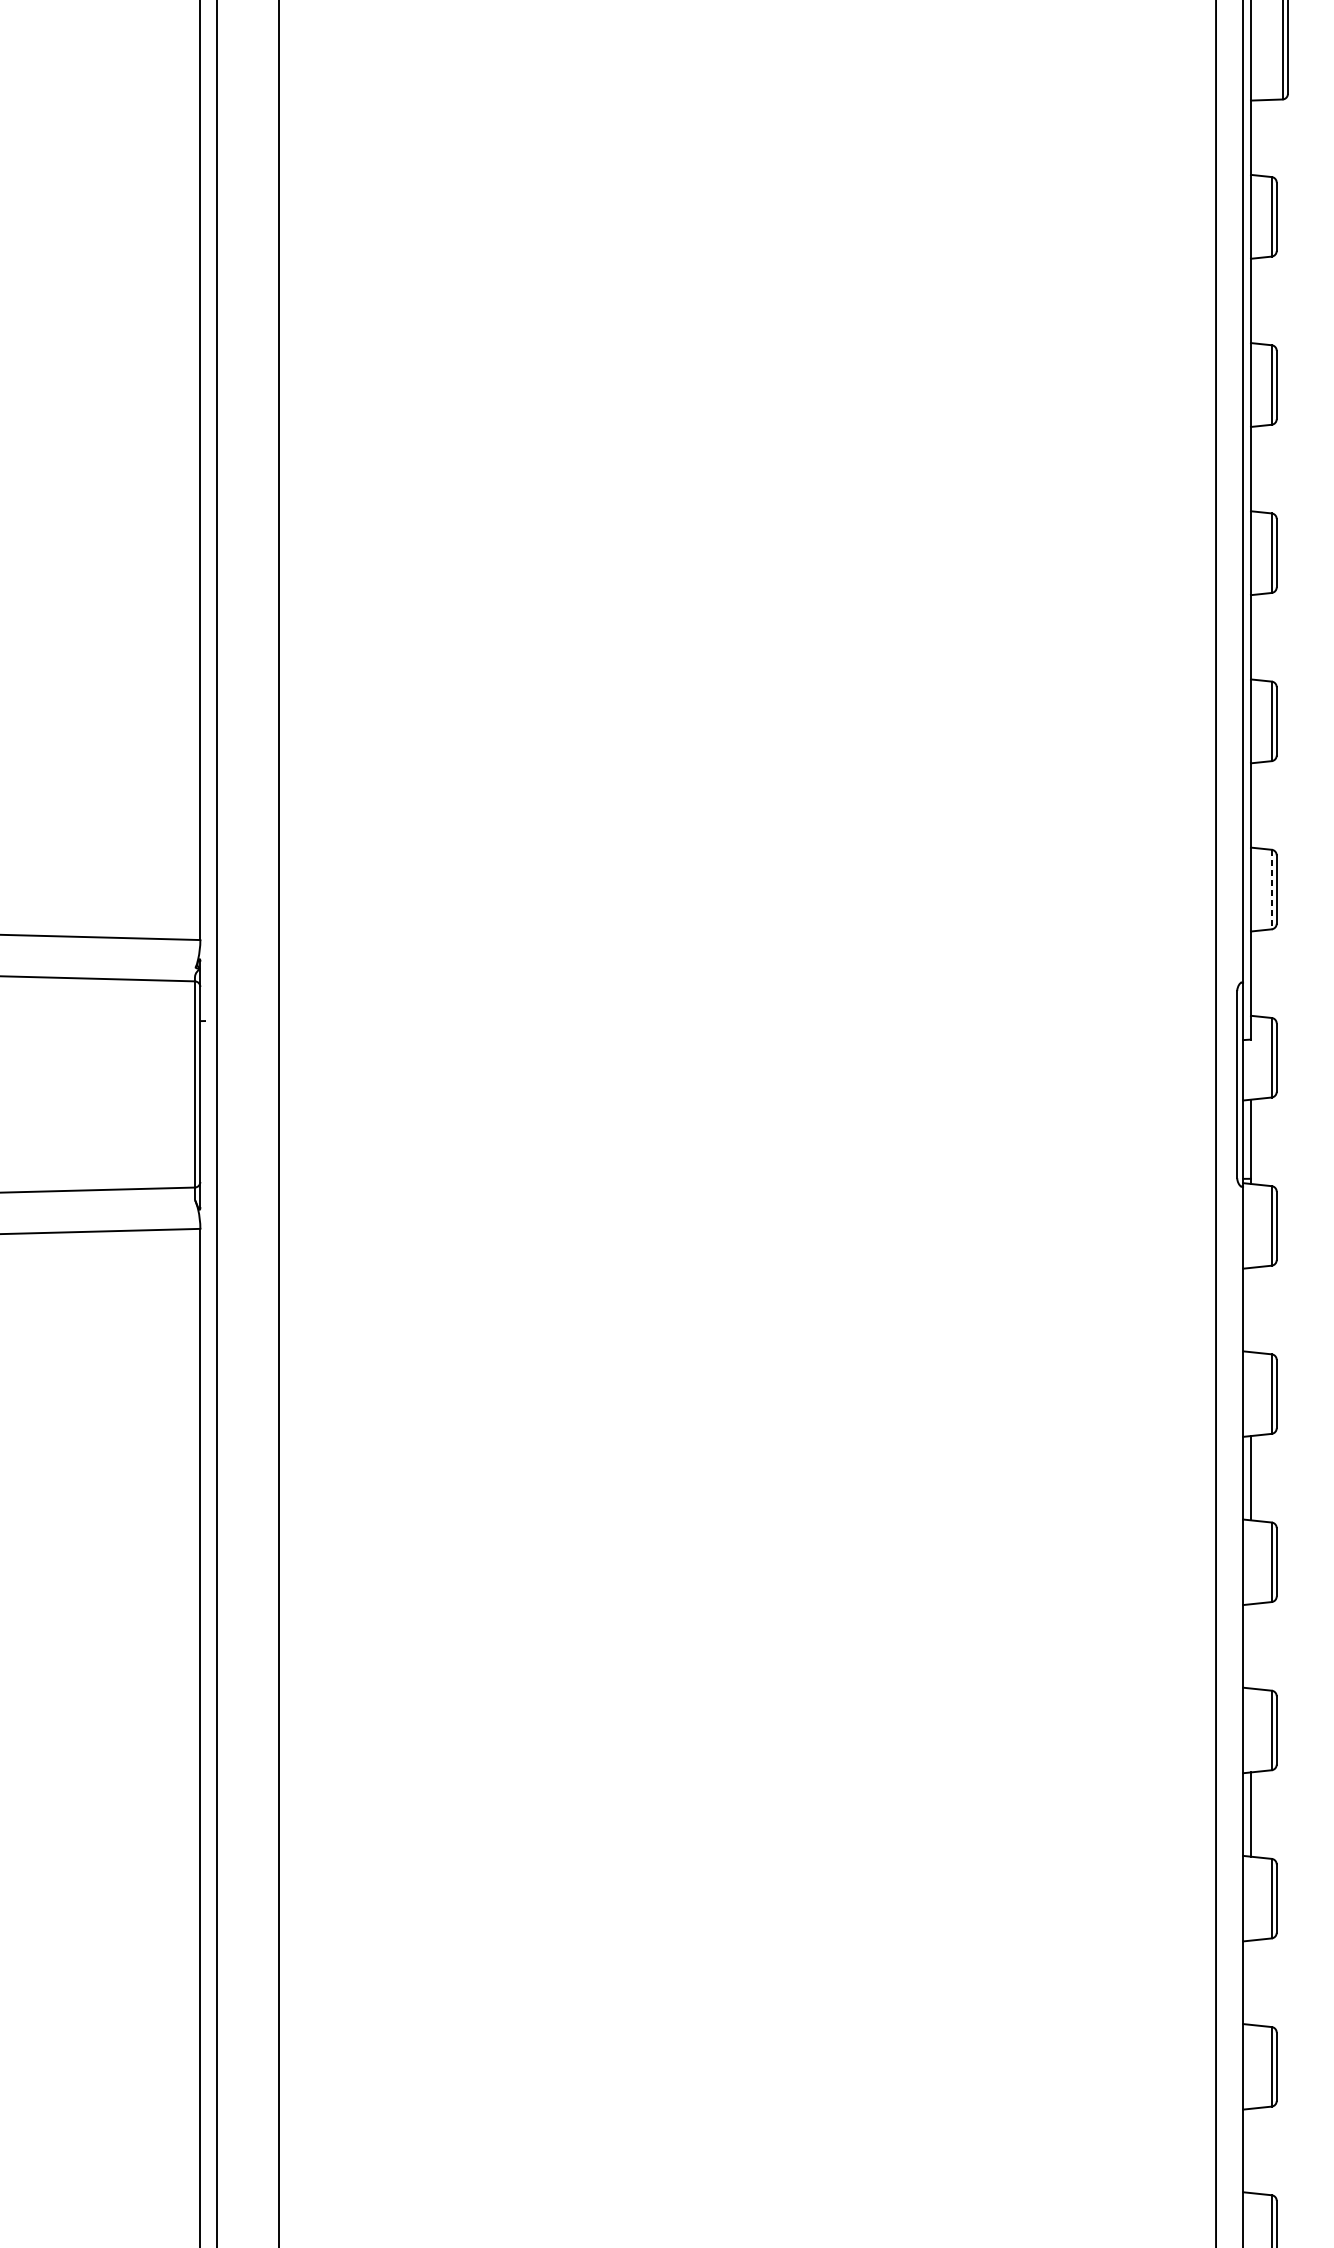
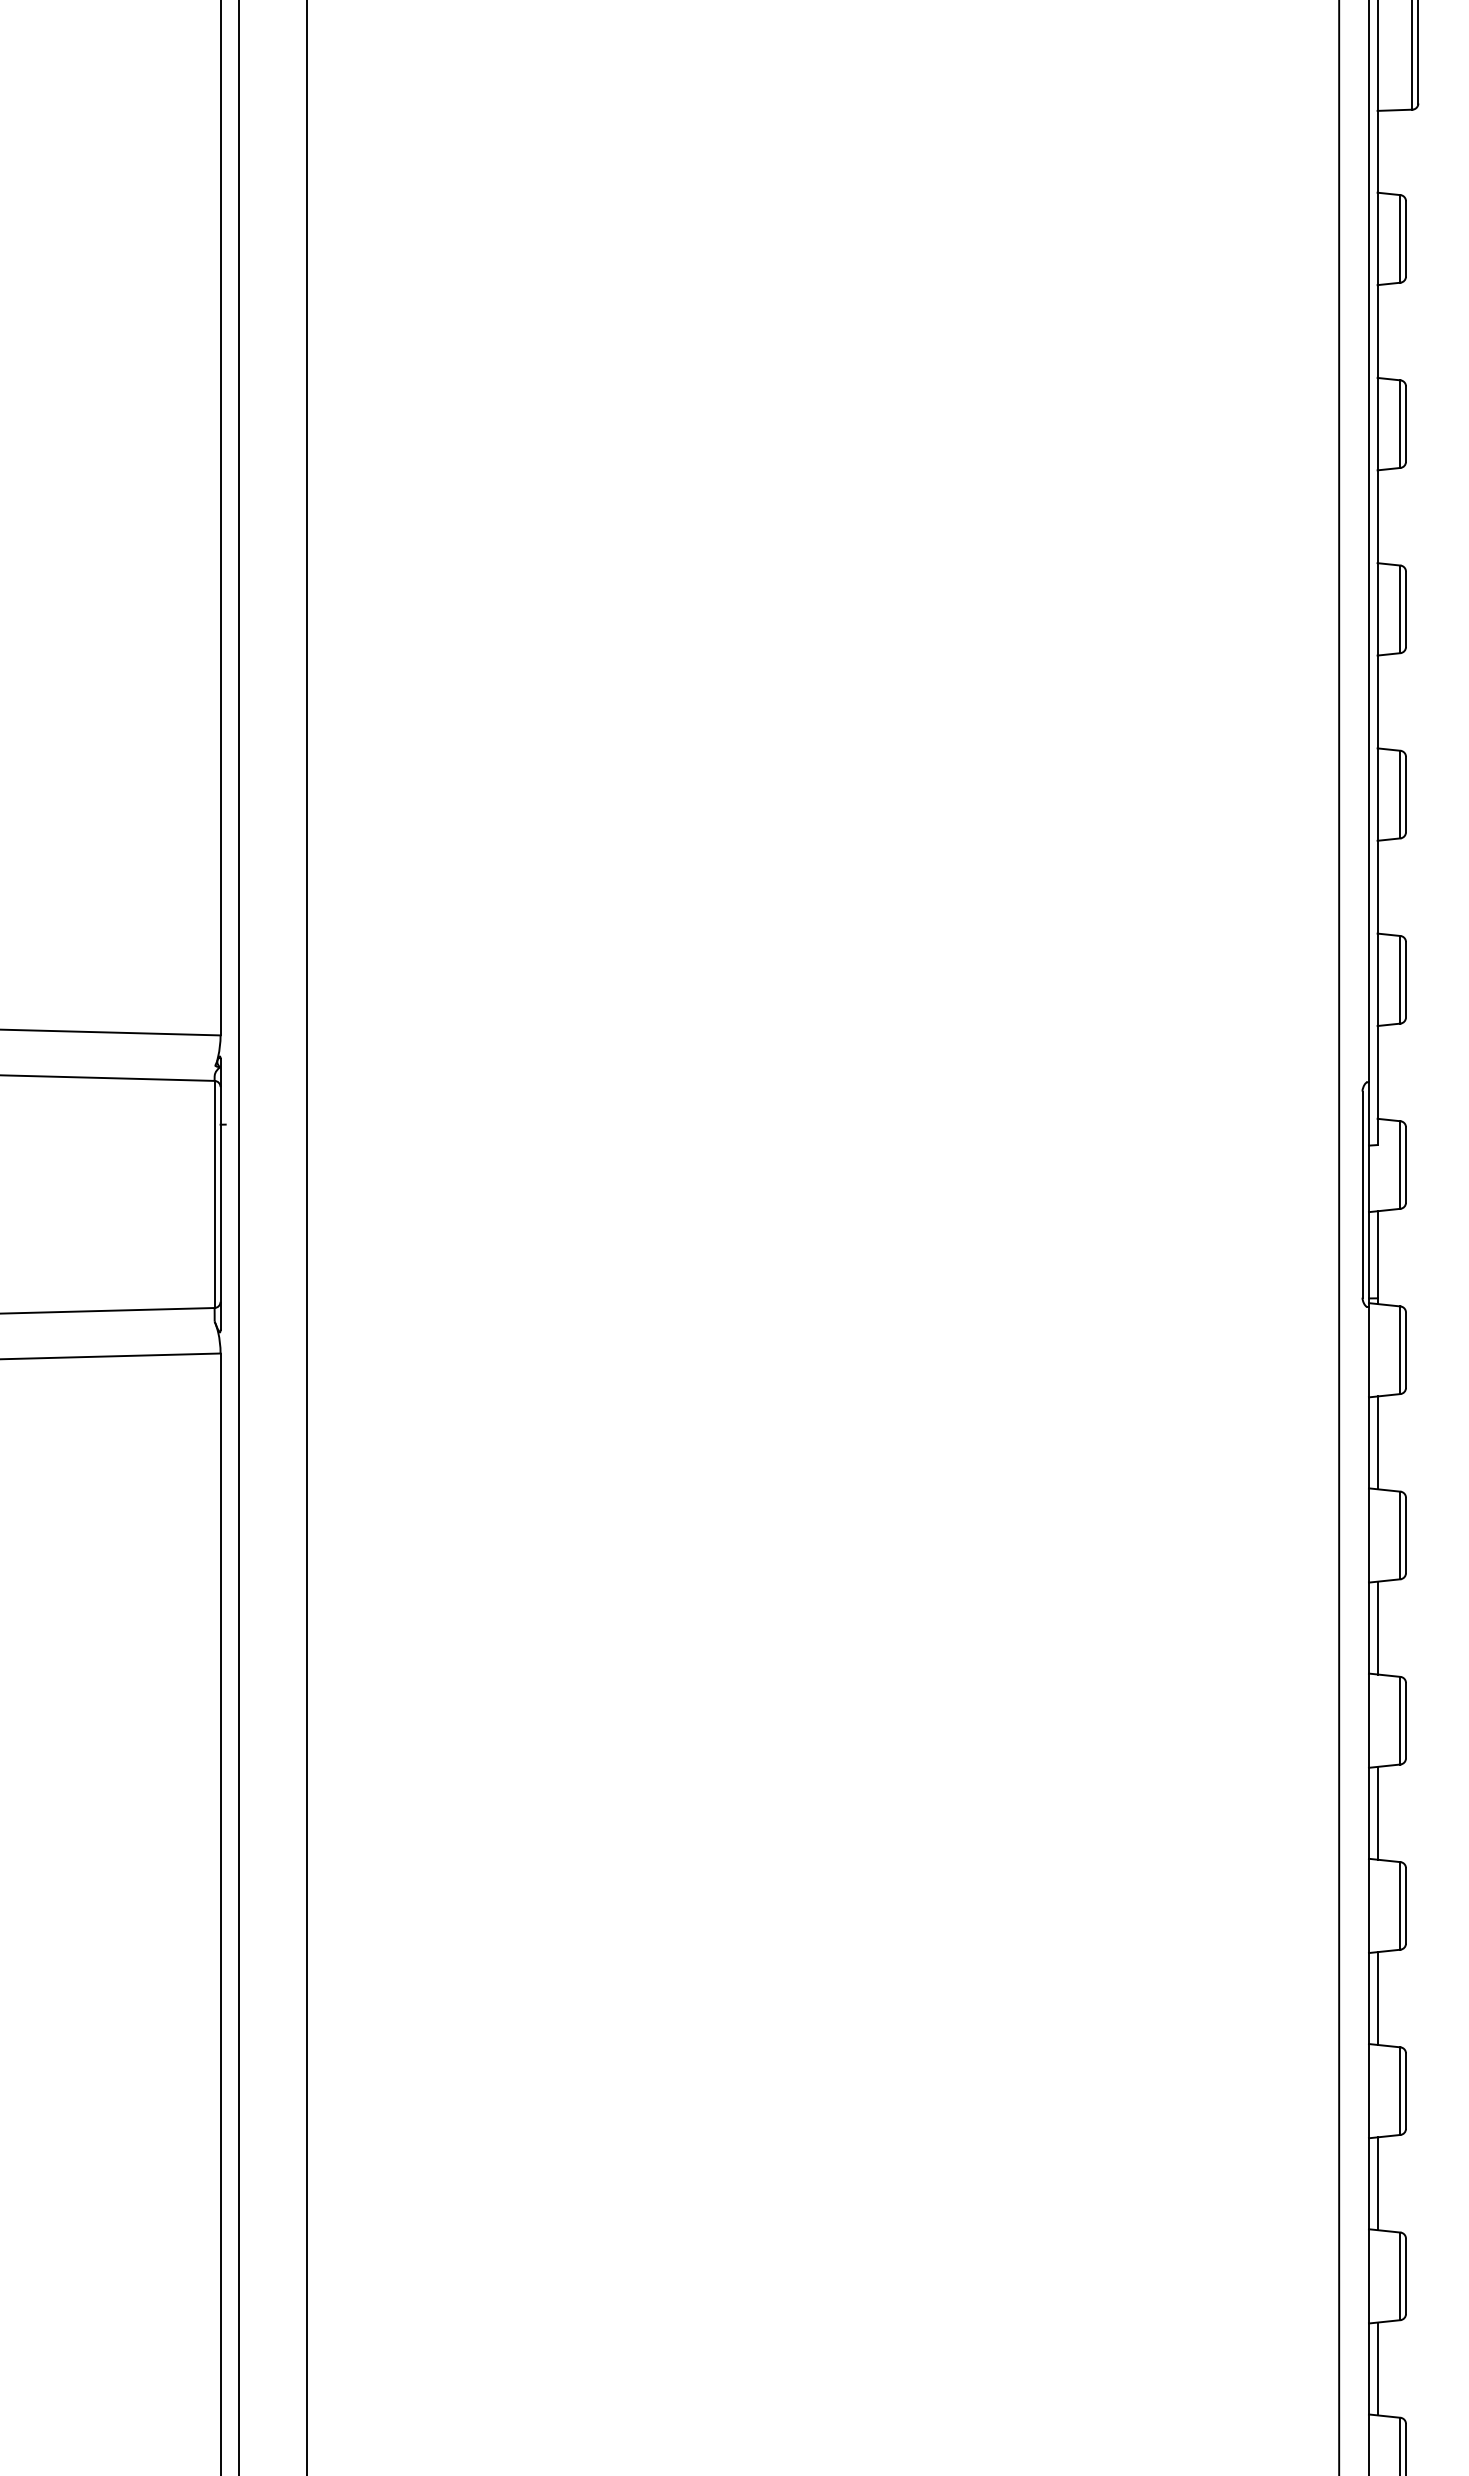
line: (1271, 889) -> (1400, 979), dashed -> solid
line: (1250, 1309) -> (1377, 1442), added
line: (1250, 1645) -> (1377, 1812), added
line: (1250, 1982) -> (1377, 2183), added
line: (1250, 2150) -> (1377, 2368), added

